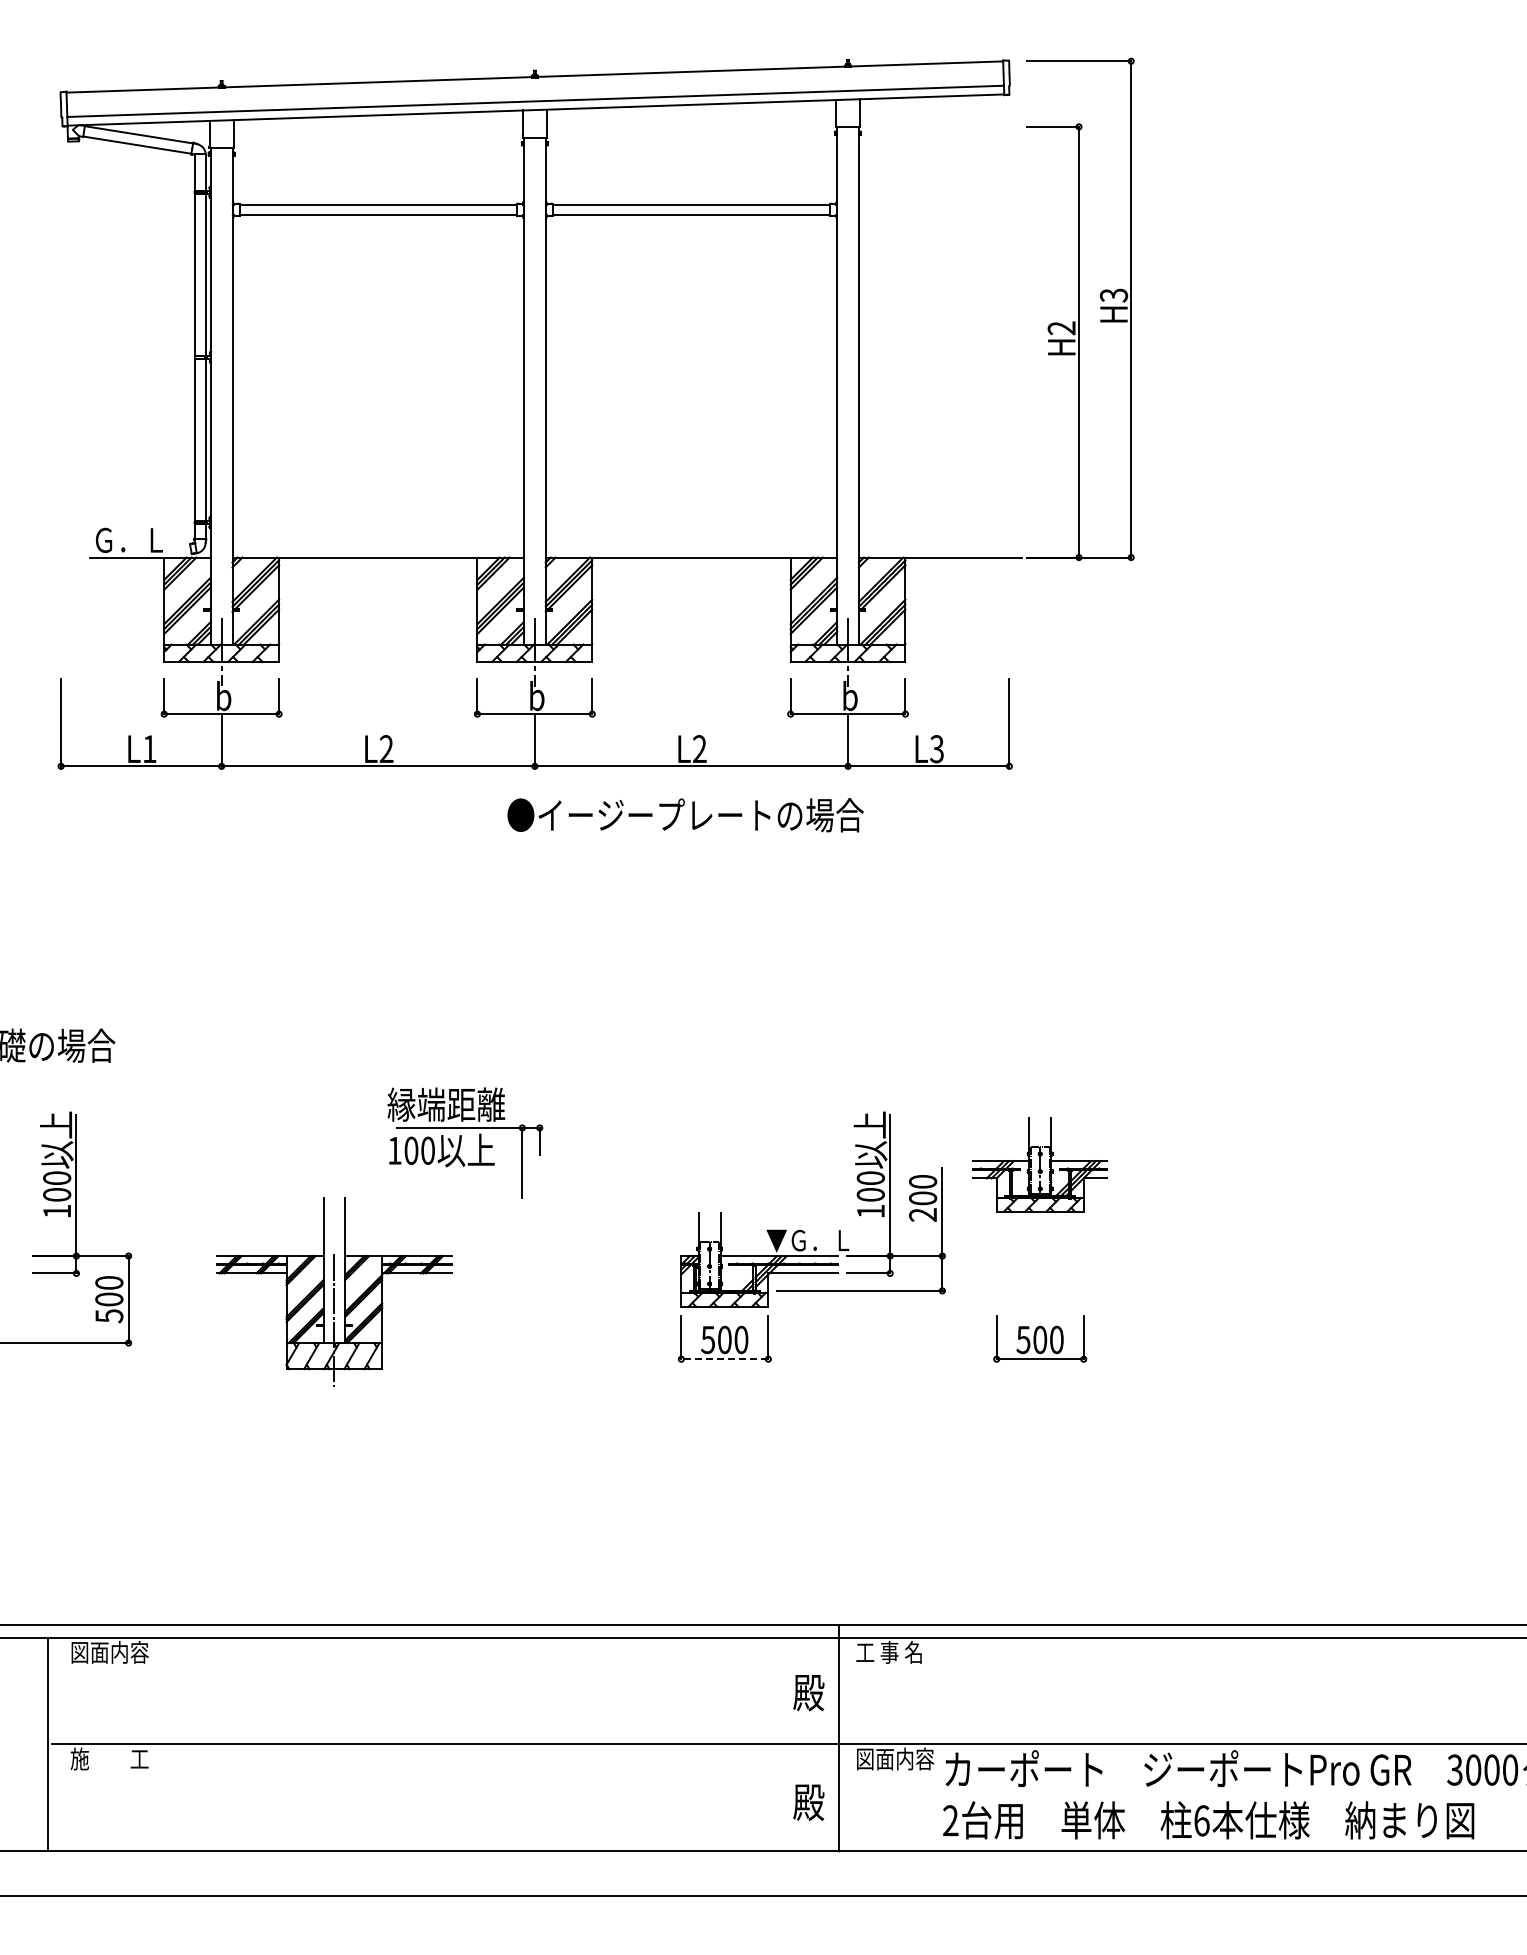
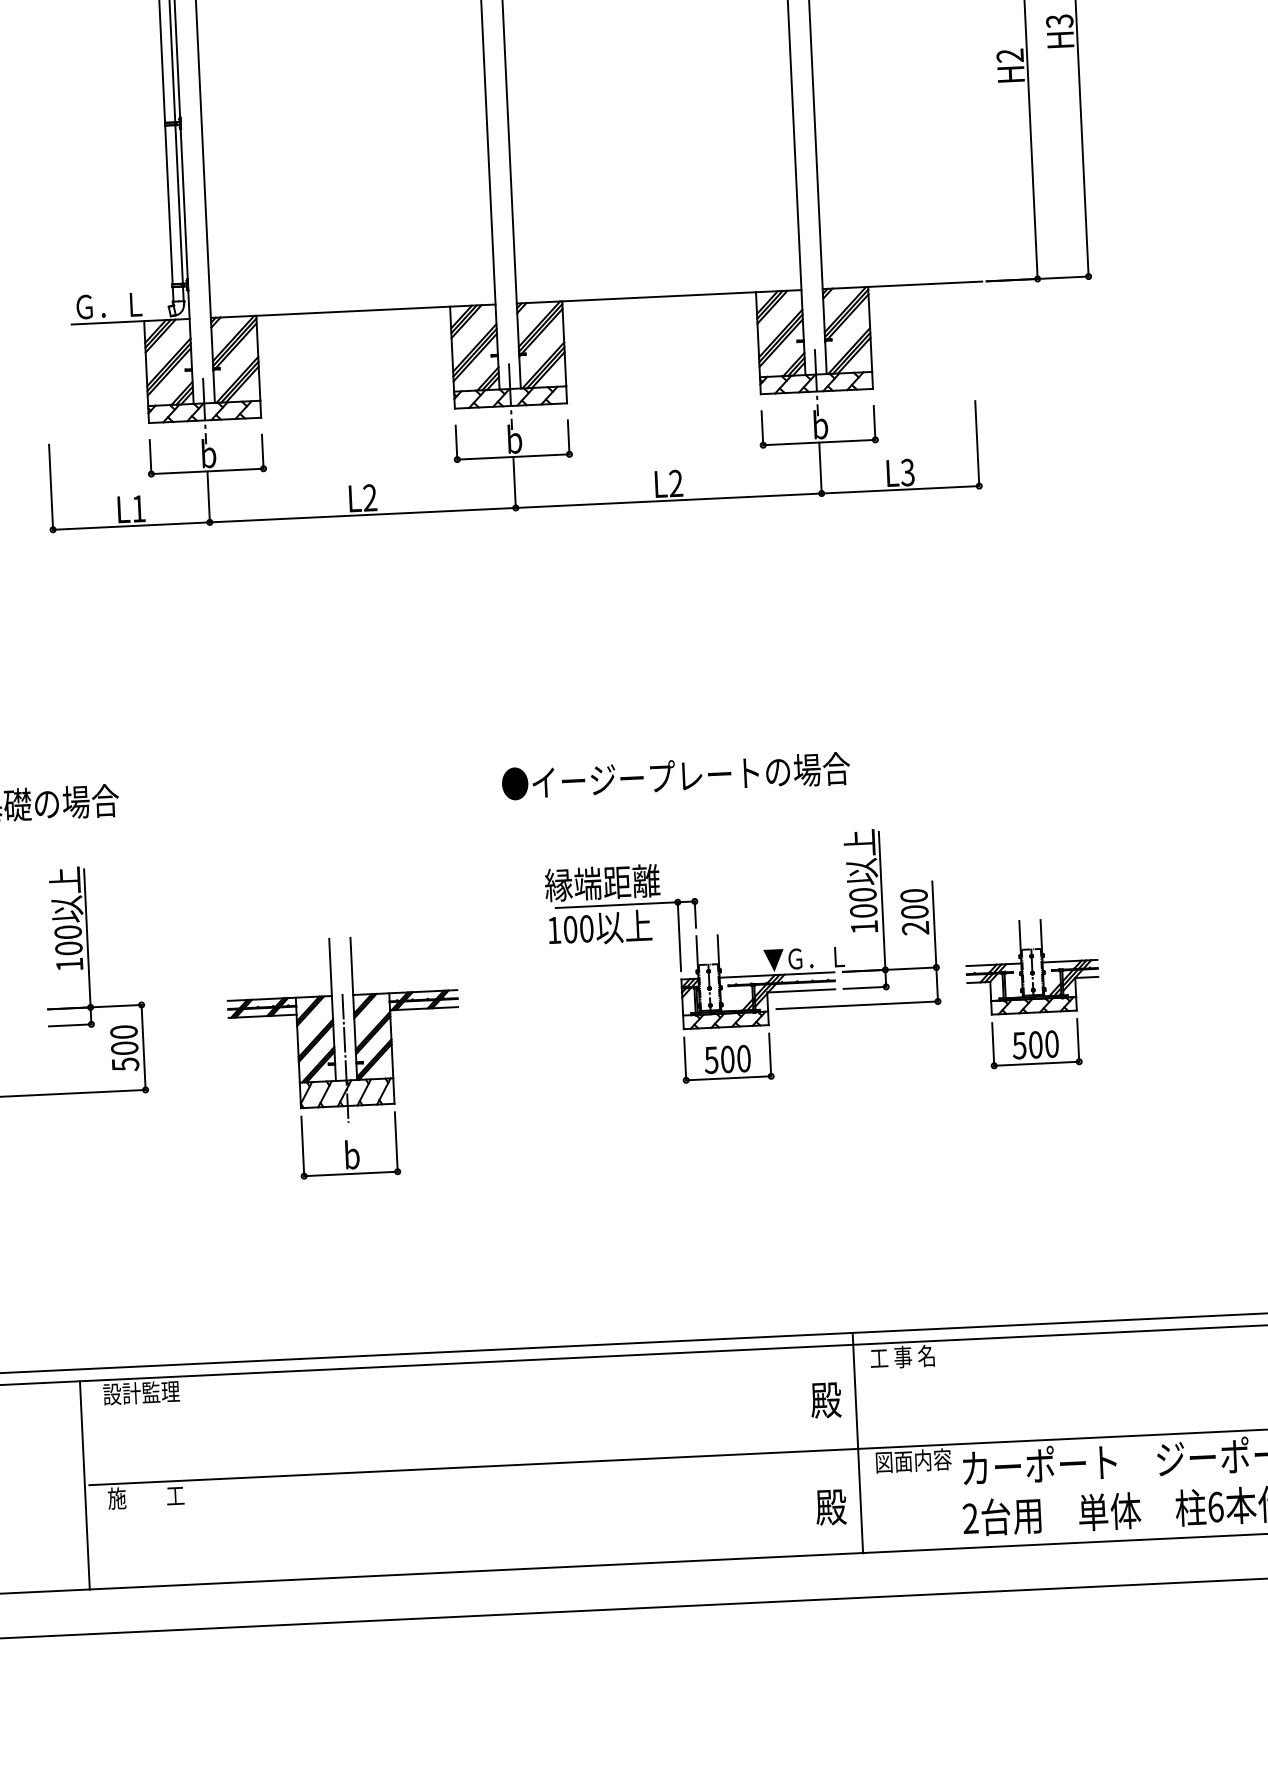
text: (685, 815) -> (675, 776), moved
part: (465, 1142) -> (622, 919), moved
part: (1039, 1164) -> (1031, 966), moved
line: (724, 1359) -> (728, 1078), dashed -> solid
part: (334, 1409) -> (349, 1145), added
text: (109, 1652) -> (141, 1393), 図面内容 -> 設計監理

